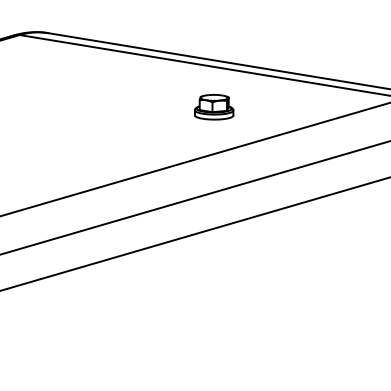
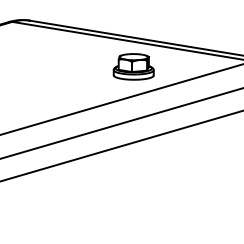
part: (213, 106) -> (133, 66), size x1.67

